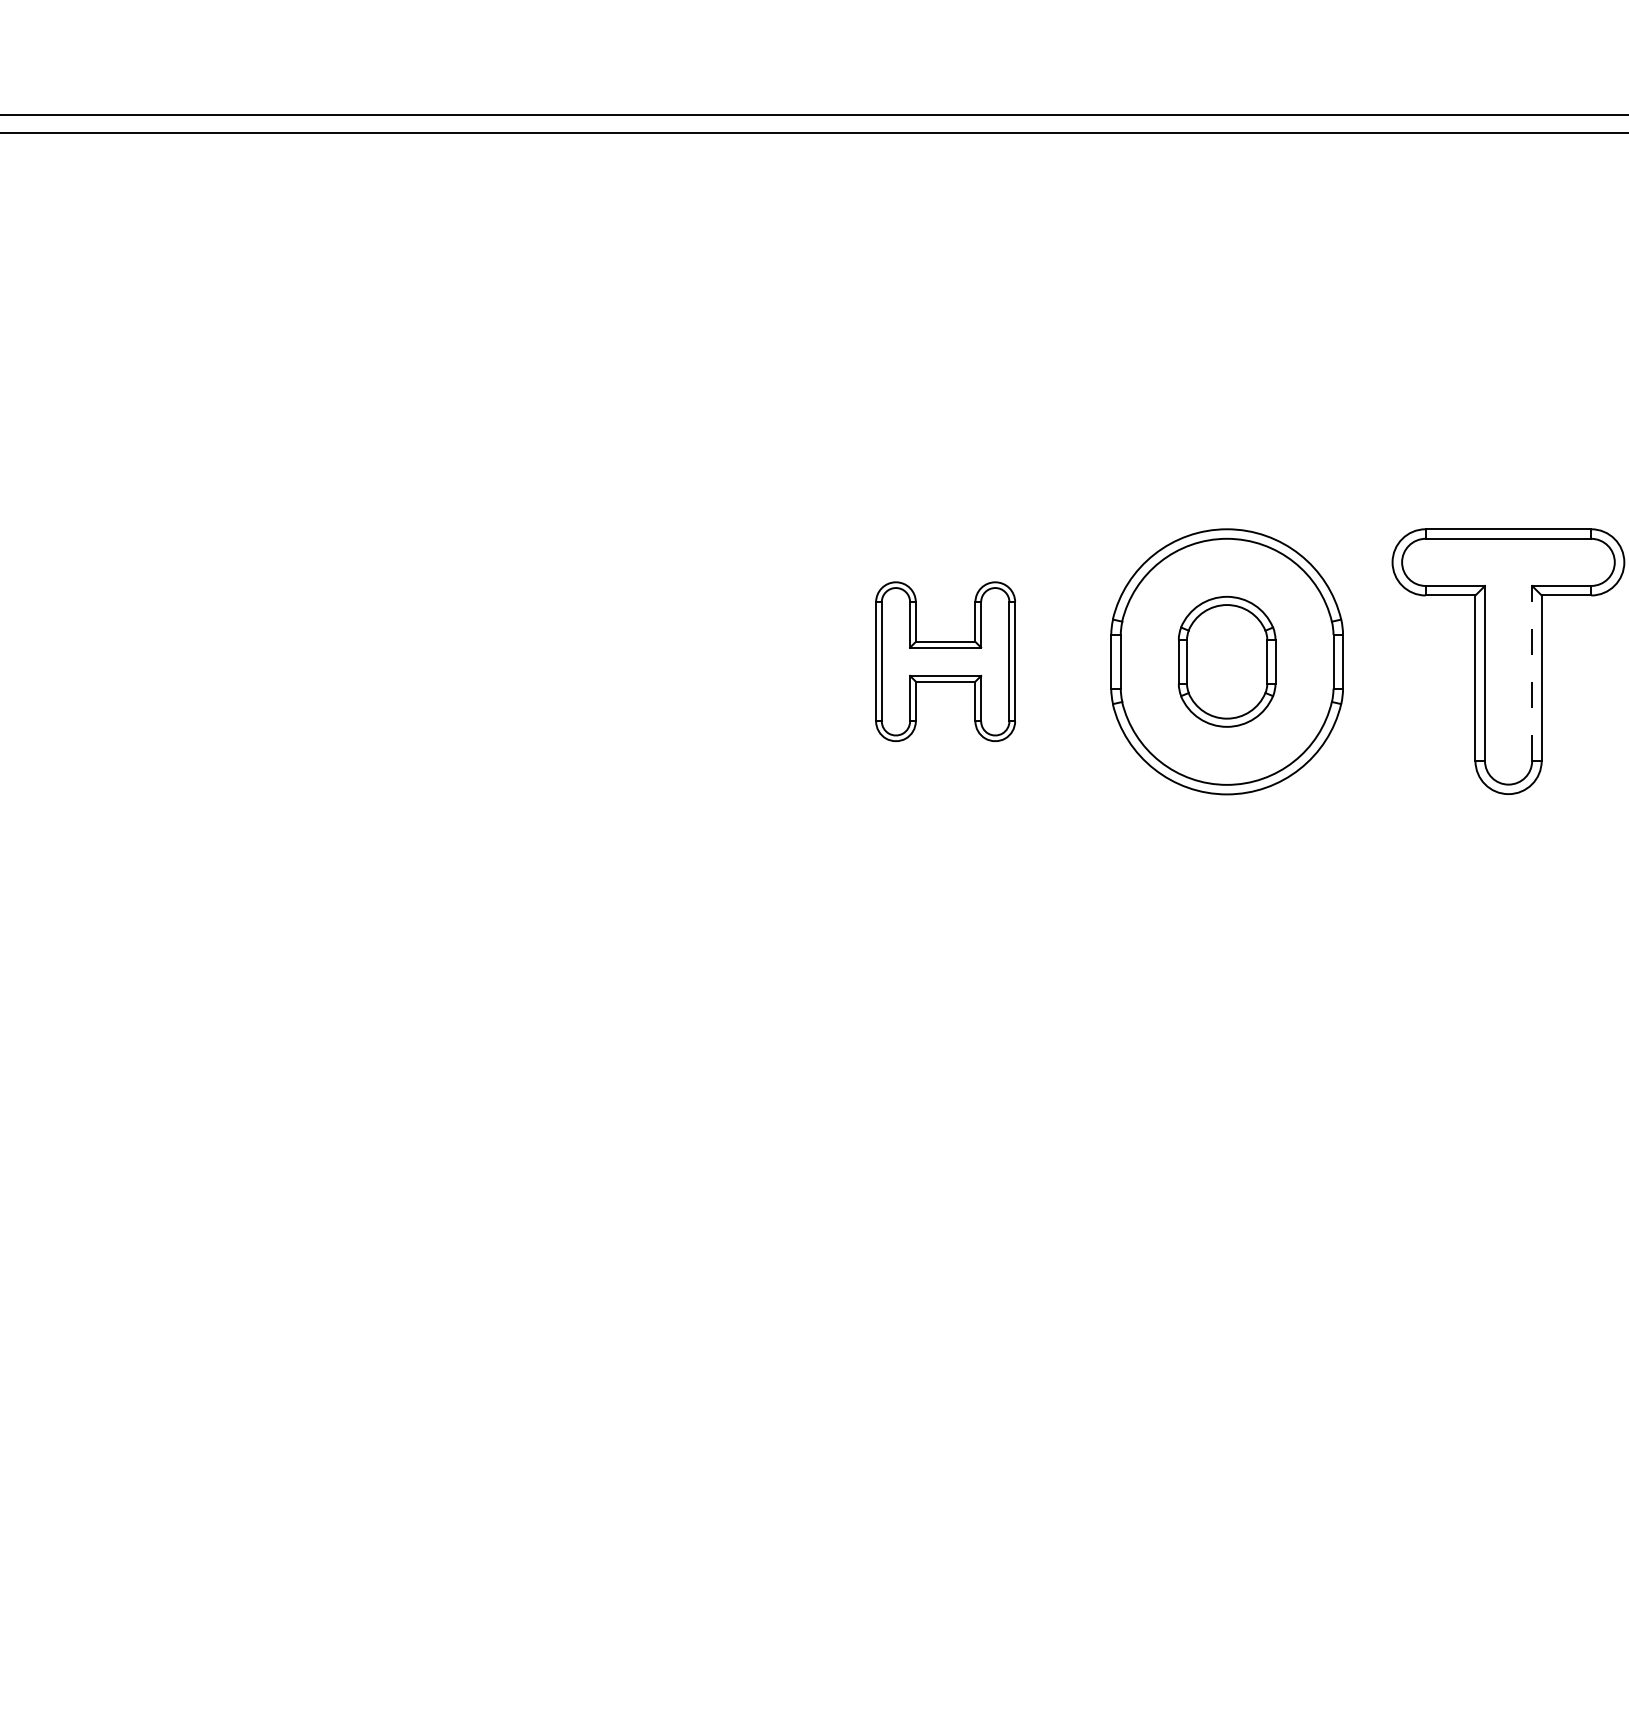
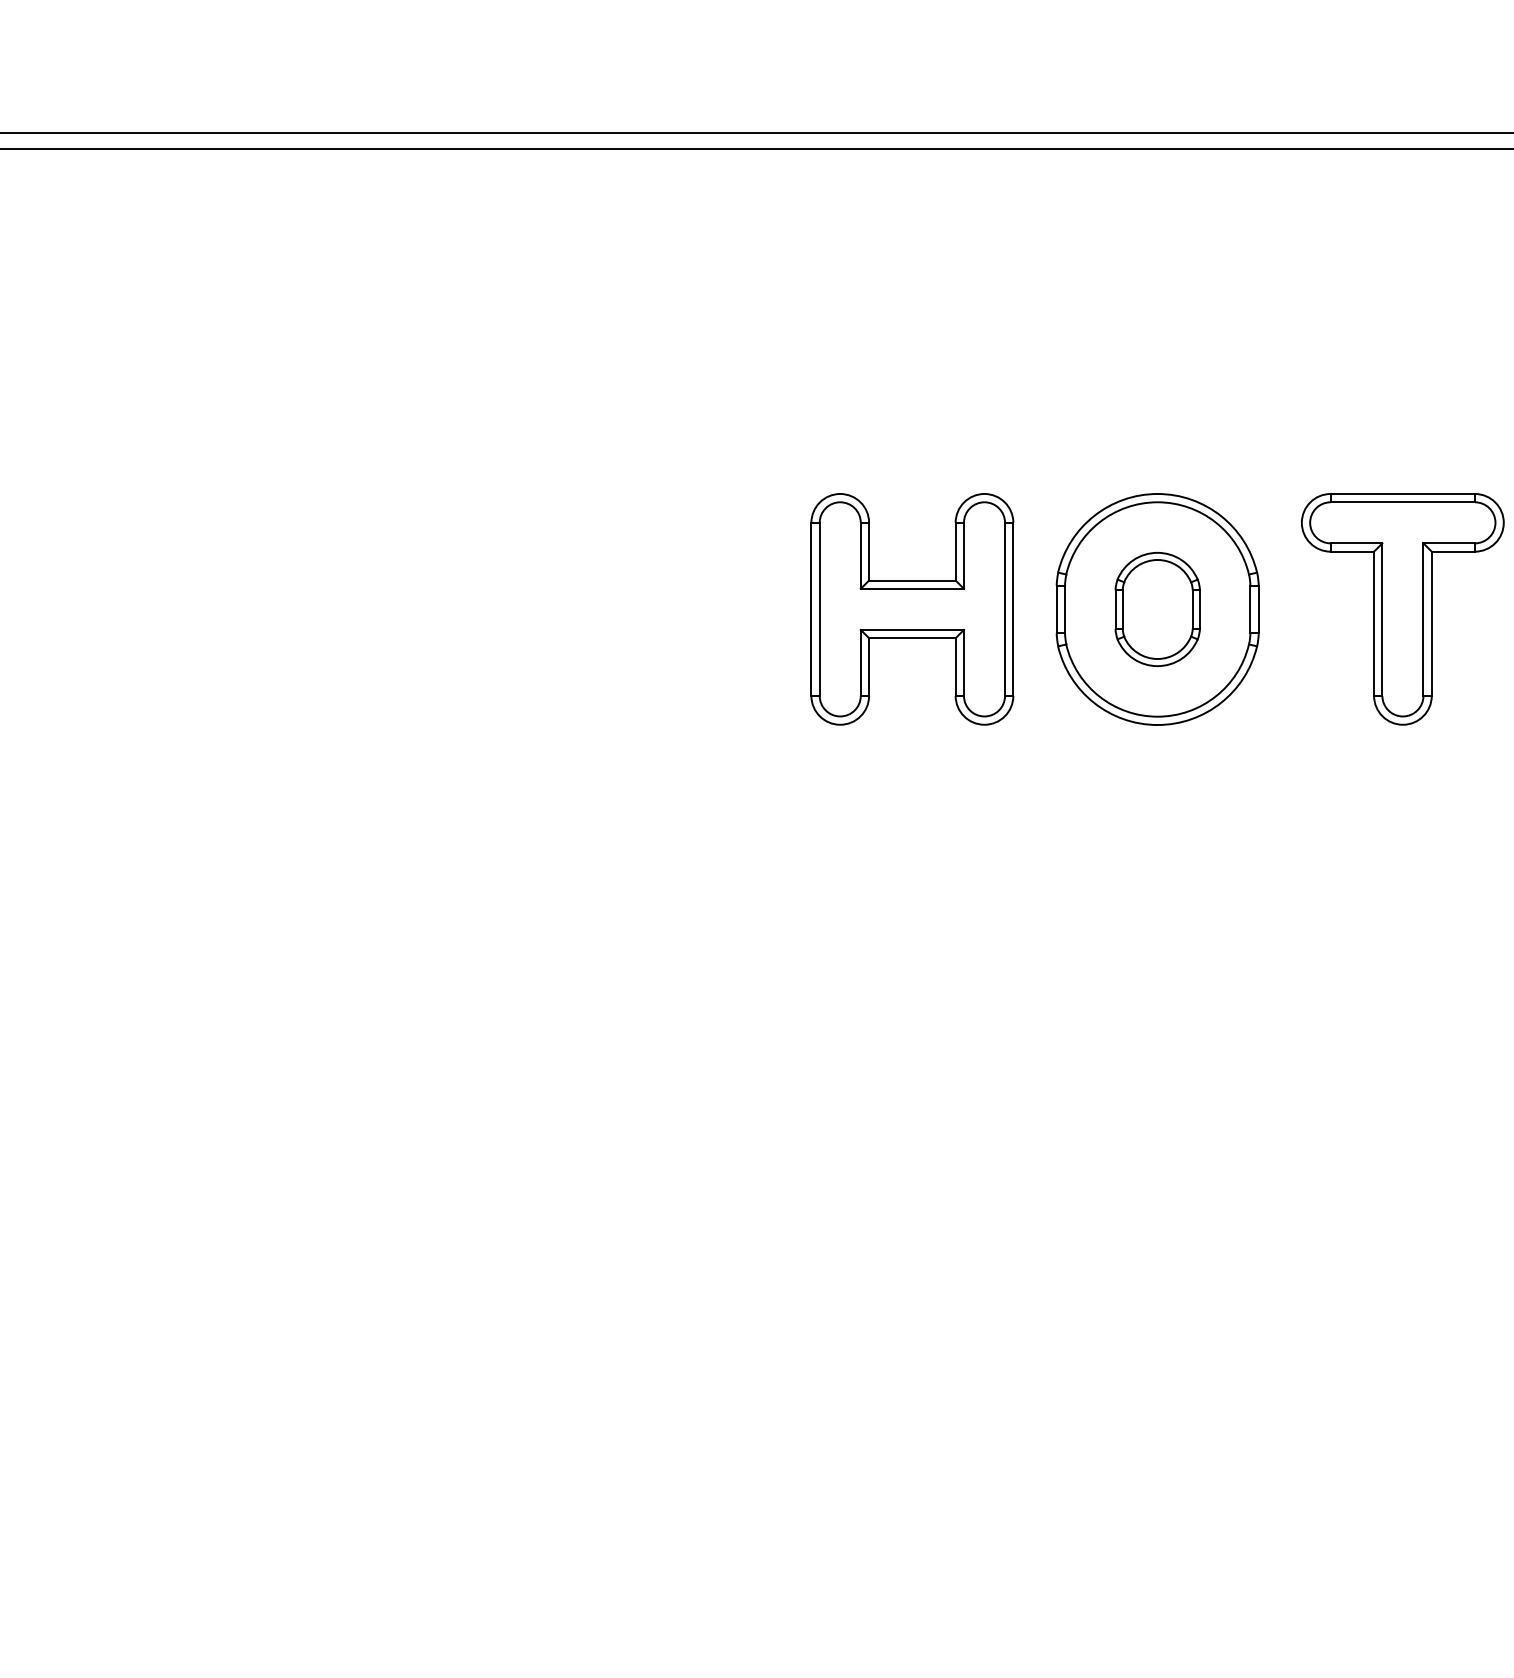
part: (945, 661) -> (912, 609), size x1.67
line: (1532, 673) -> (1423, 619), dashed -> solid

